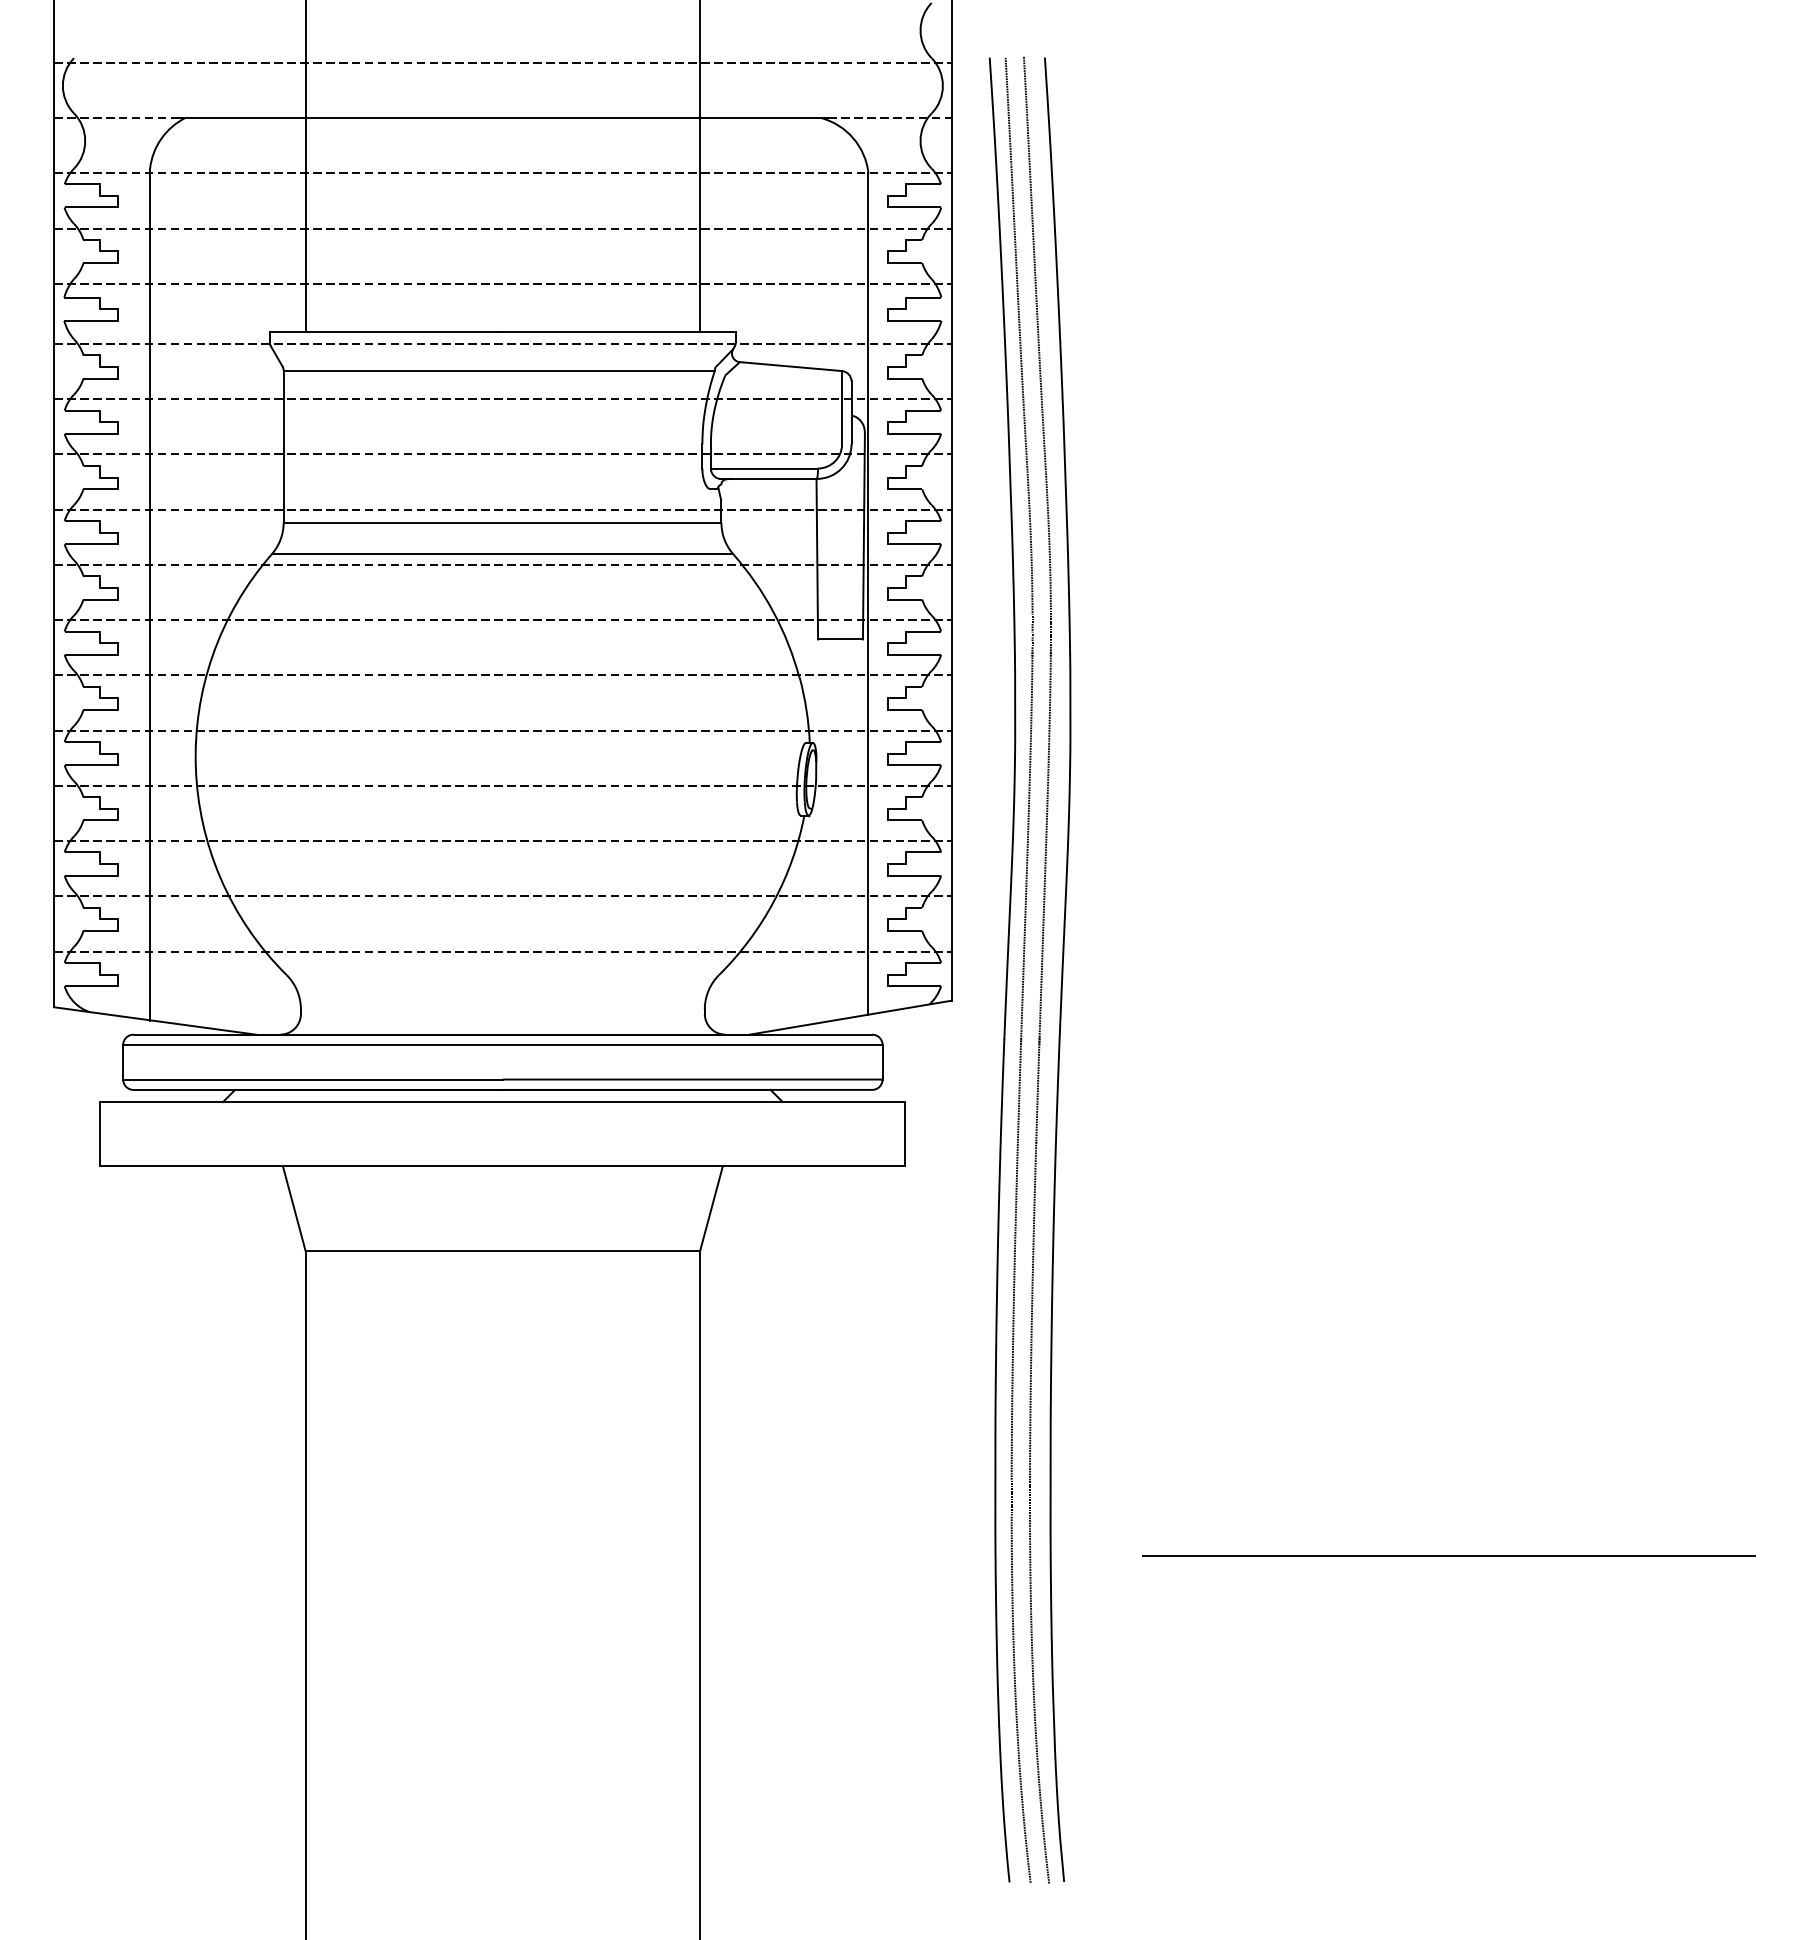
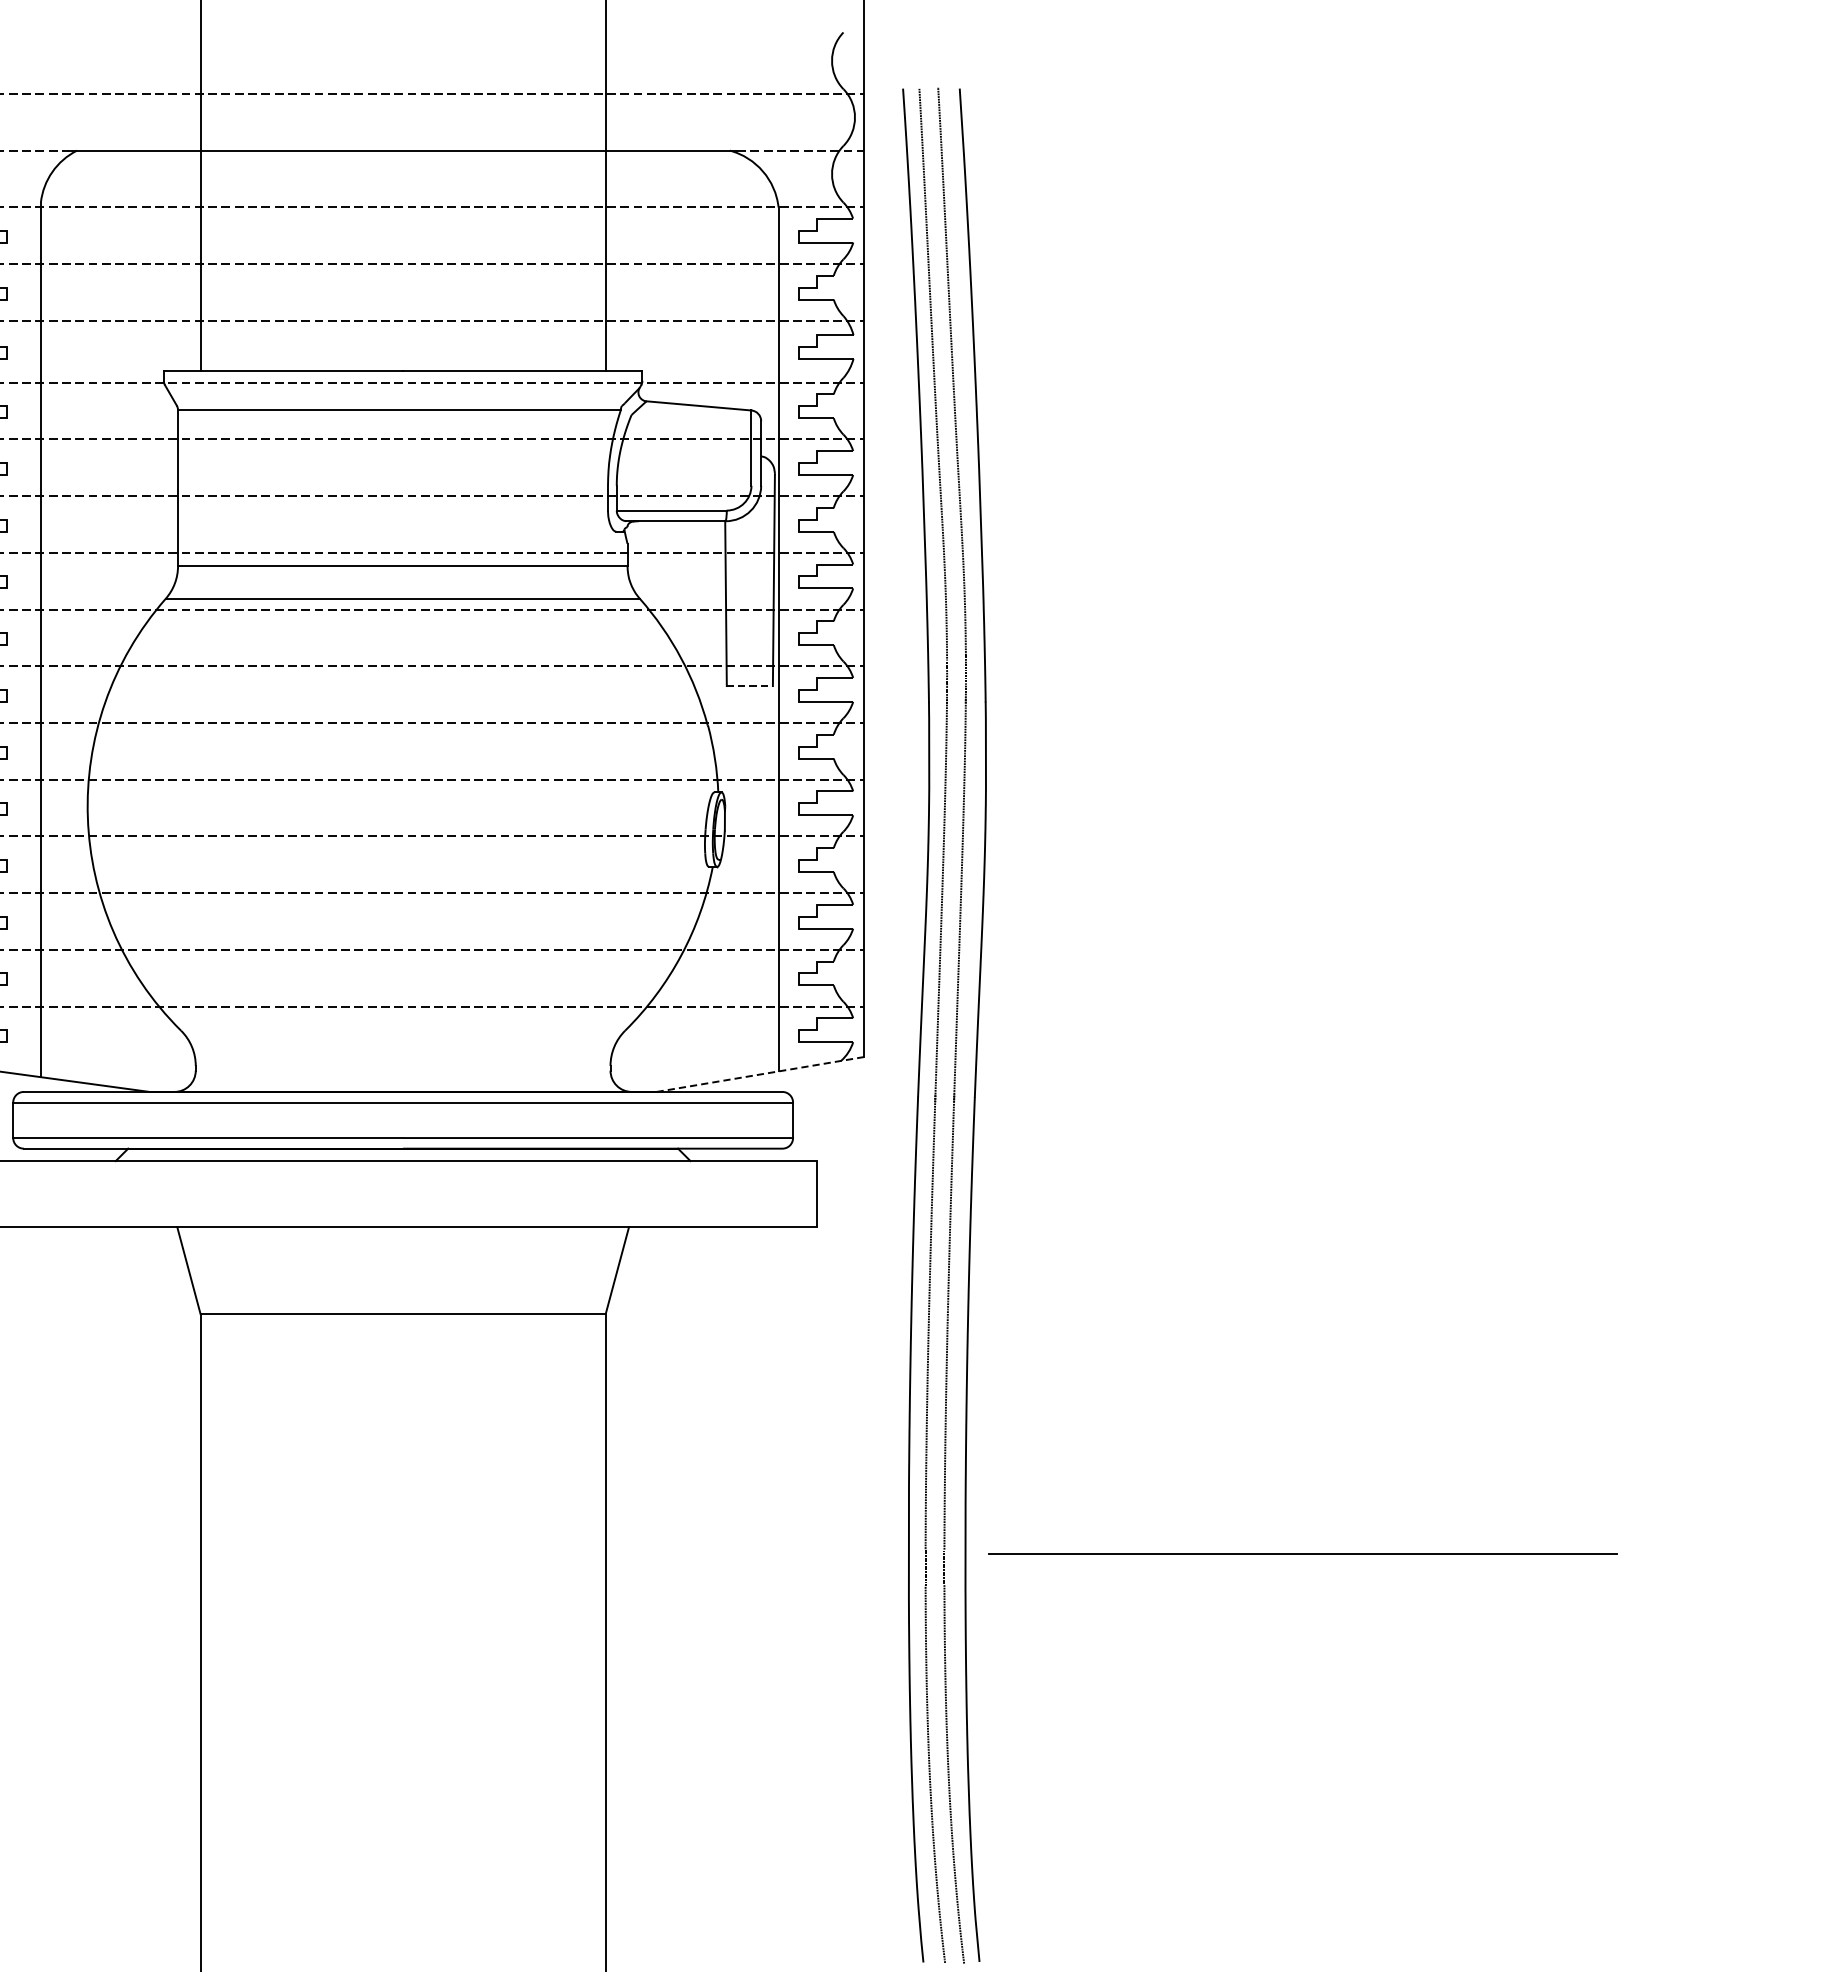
line: (841, 639) -> (750, 686), solid -> dashed
line: (851, 1017) -> (761, 1074), solid -> dashed
line: (1448, 1555) -> (1302, 1552), moved

